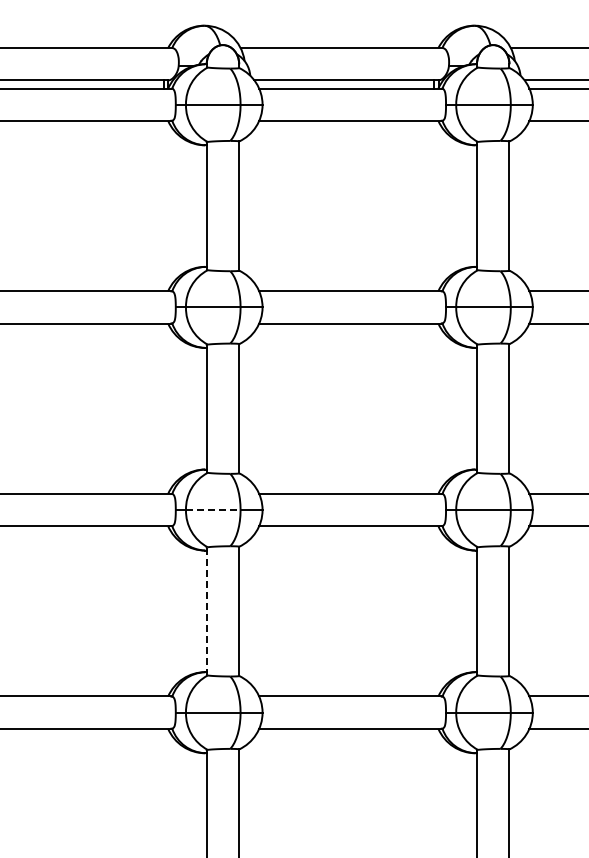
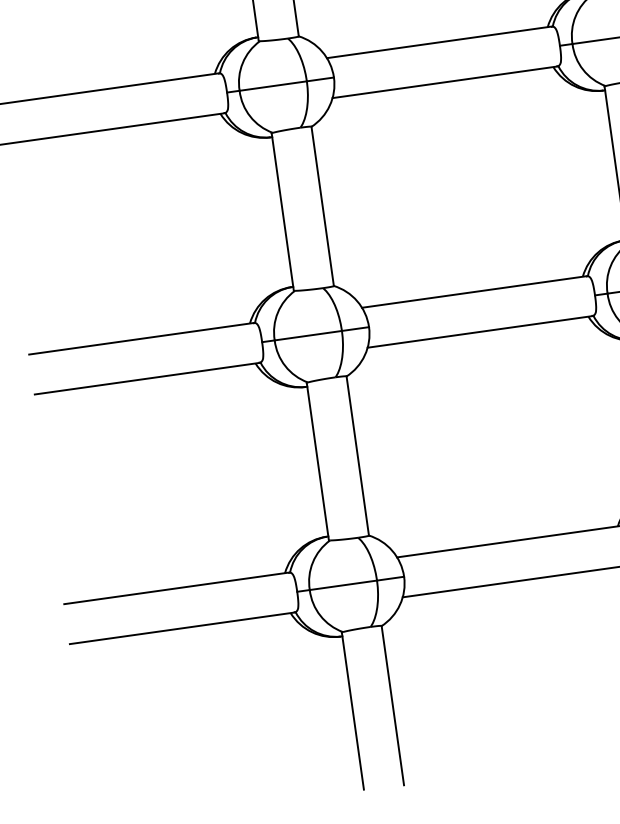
line: (213, 510) -> (308, 336), dashed -> solid
line: (206, 611) -> (317, 461), dashed -> solid

